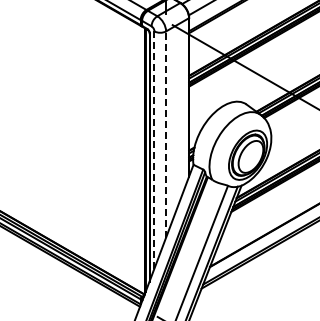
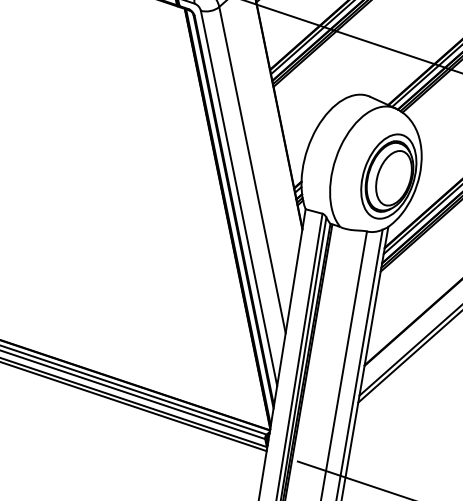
line: (166, 134) -> (253, 170), dashed -> solid
line: (154, 149) -> (238, 197), dashed -> solid

